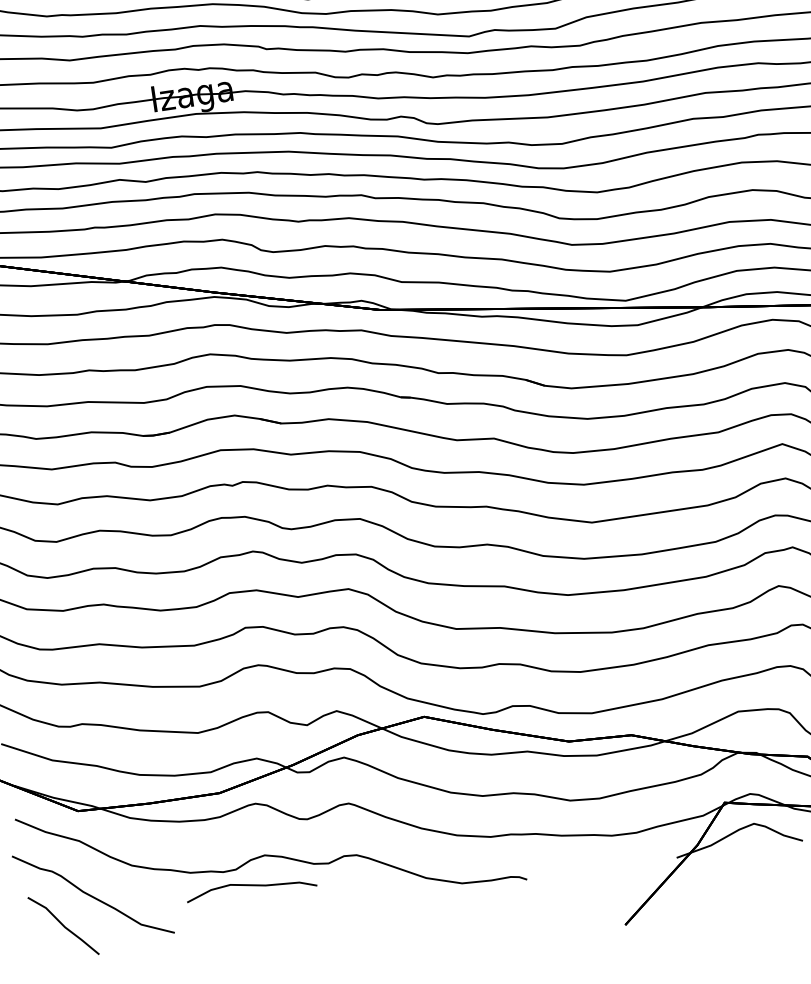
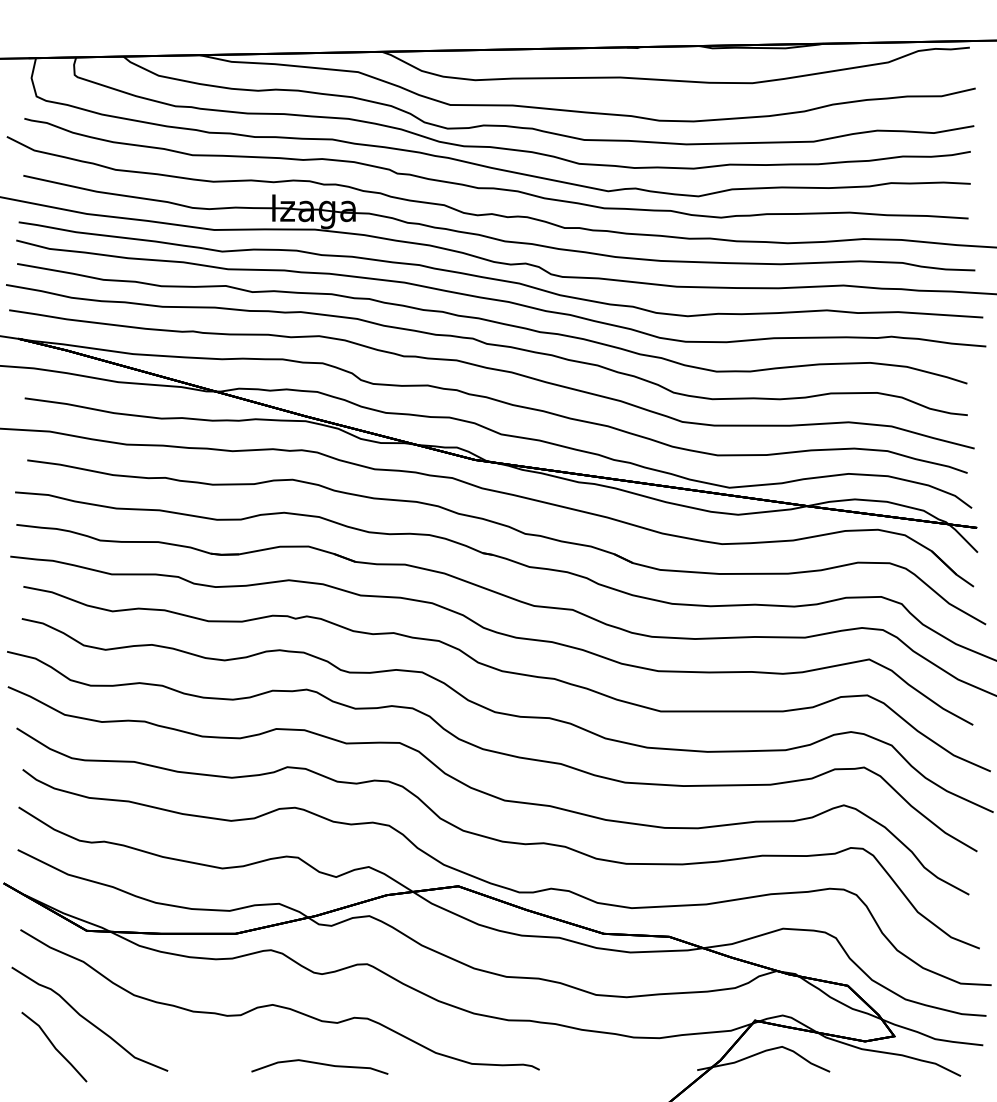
curve: (250, 886) -> (319, 1064), moved

